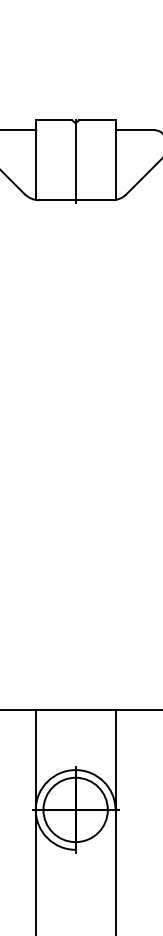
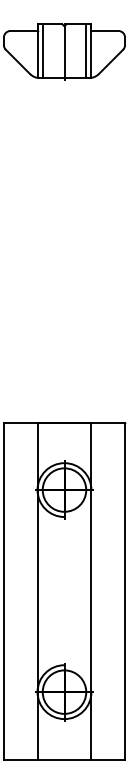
line: (43, 162) -> (42, 52), added
line: (108, 162) -> (86, 52), added

